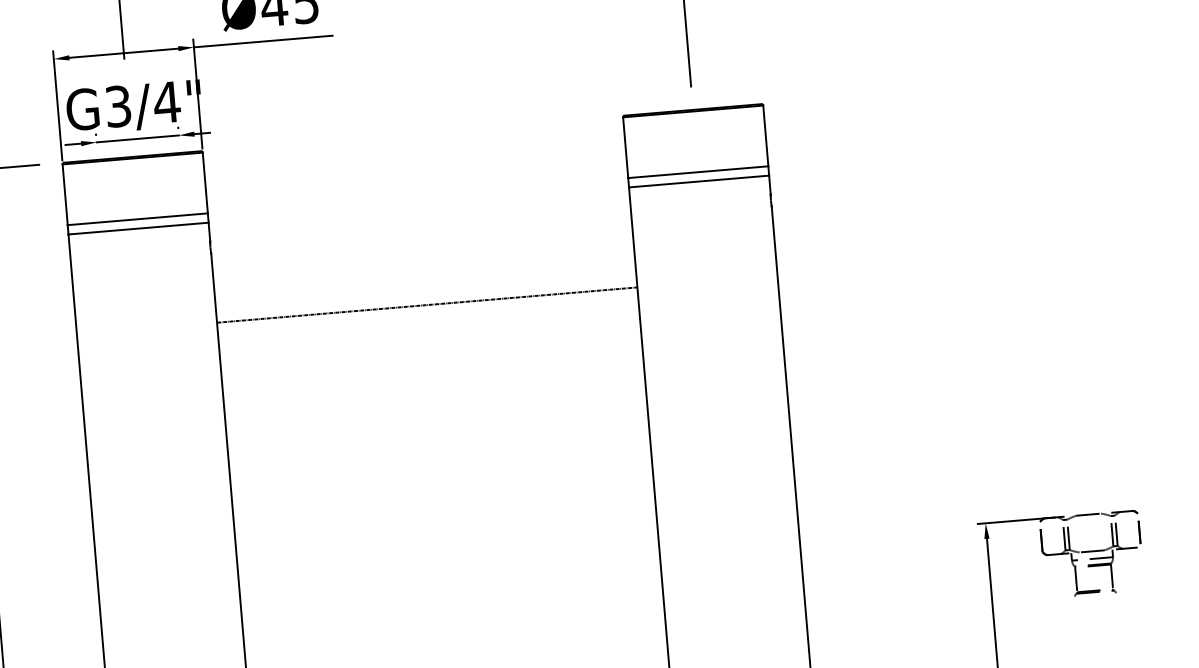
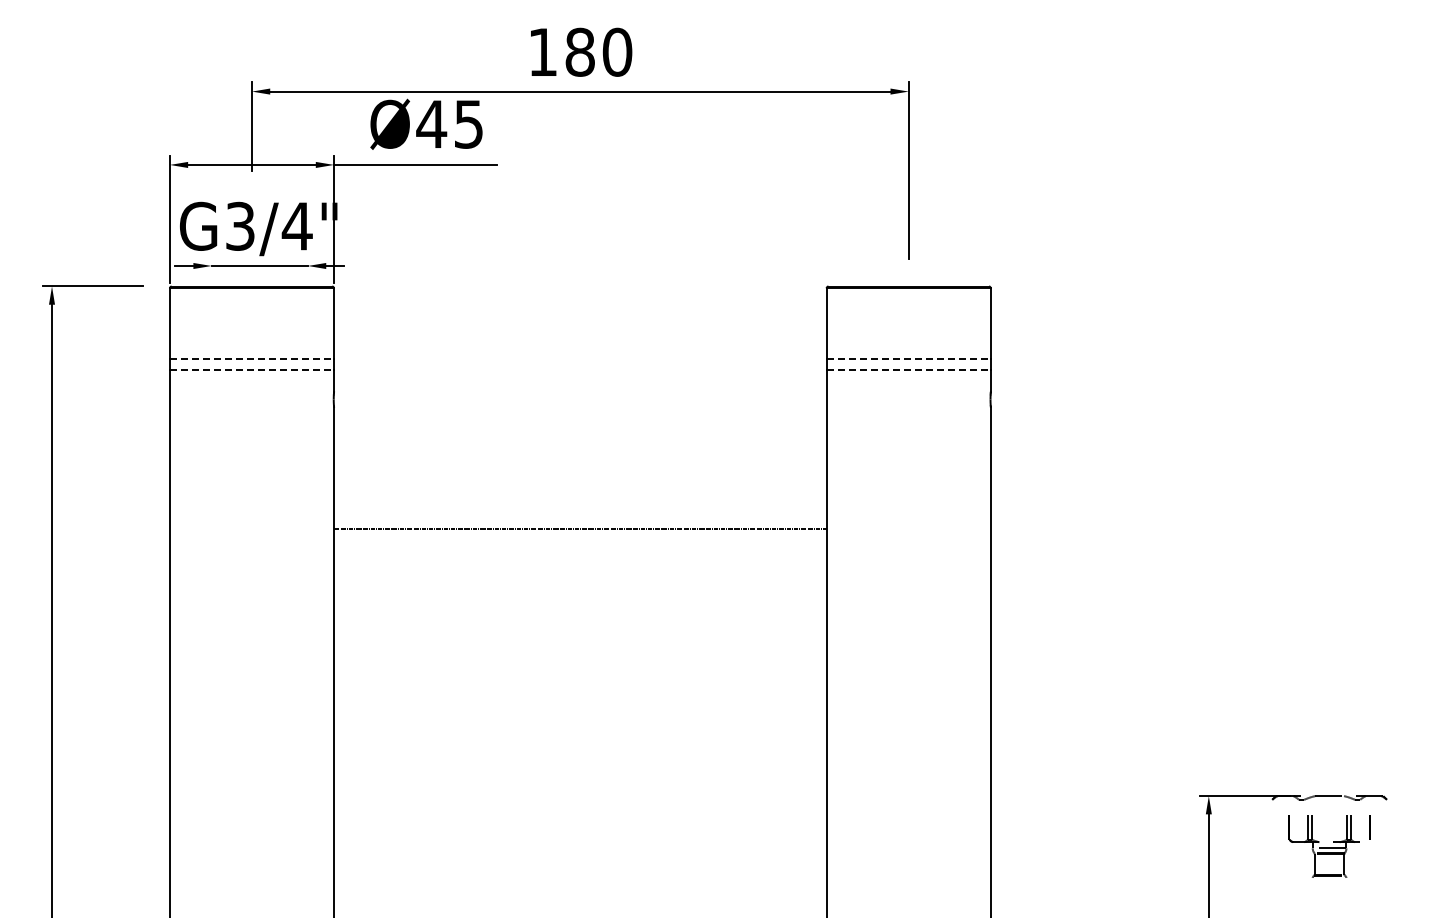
line: (698, 172) -> (909, 359), solid -> dashed
line: (699, 181) -> (909, 370), solid -> dashed
line: (138, 219) -> (252, 359), solid -> dashed
line: (139, 228) -> (252, 370), solid -> dashed
line: (427, 304) -> (580, 528), moved
part: (1092, 560) -> (1329, 849), size x0.7

